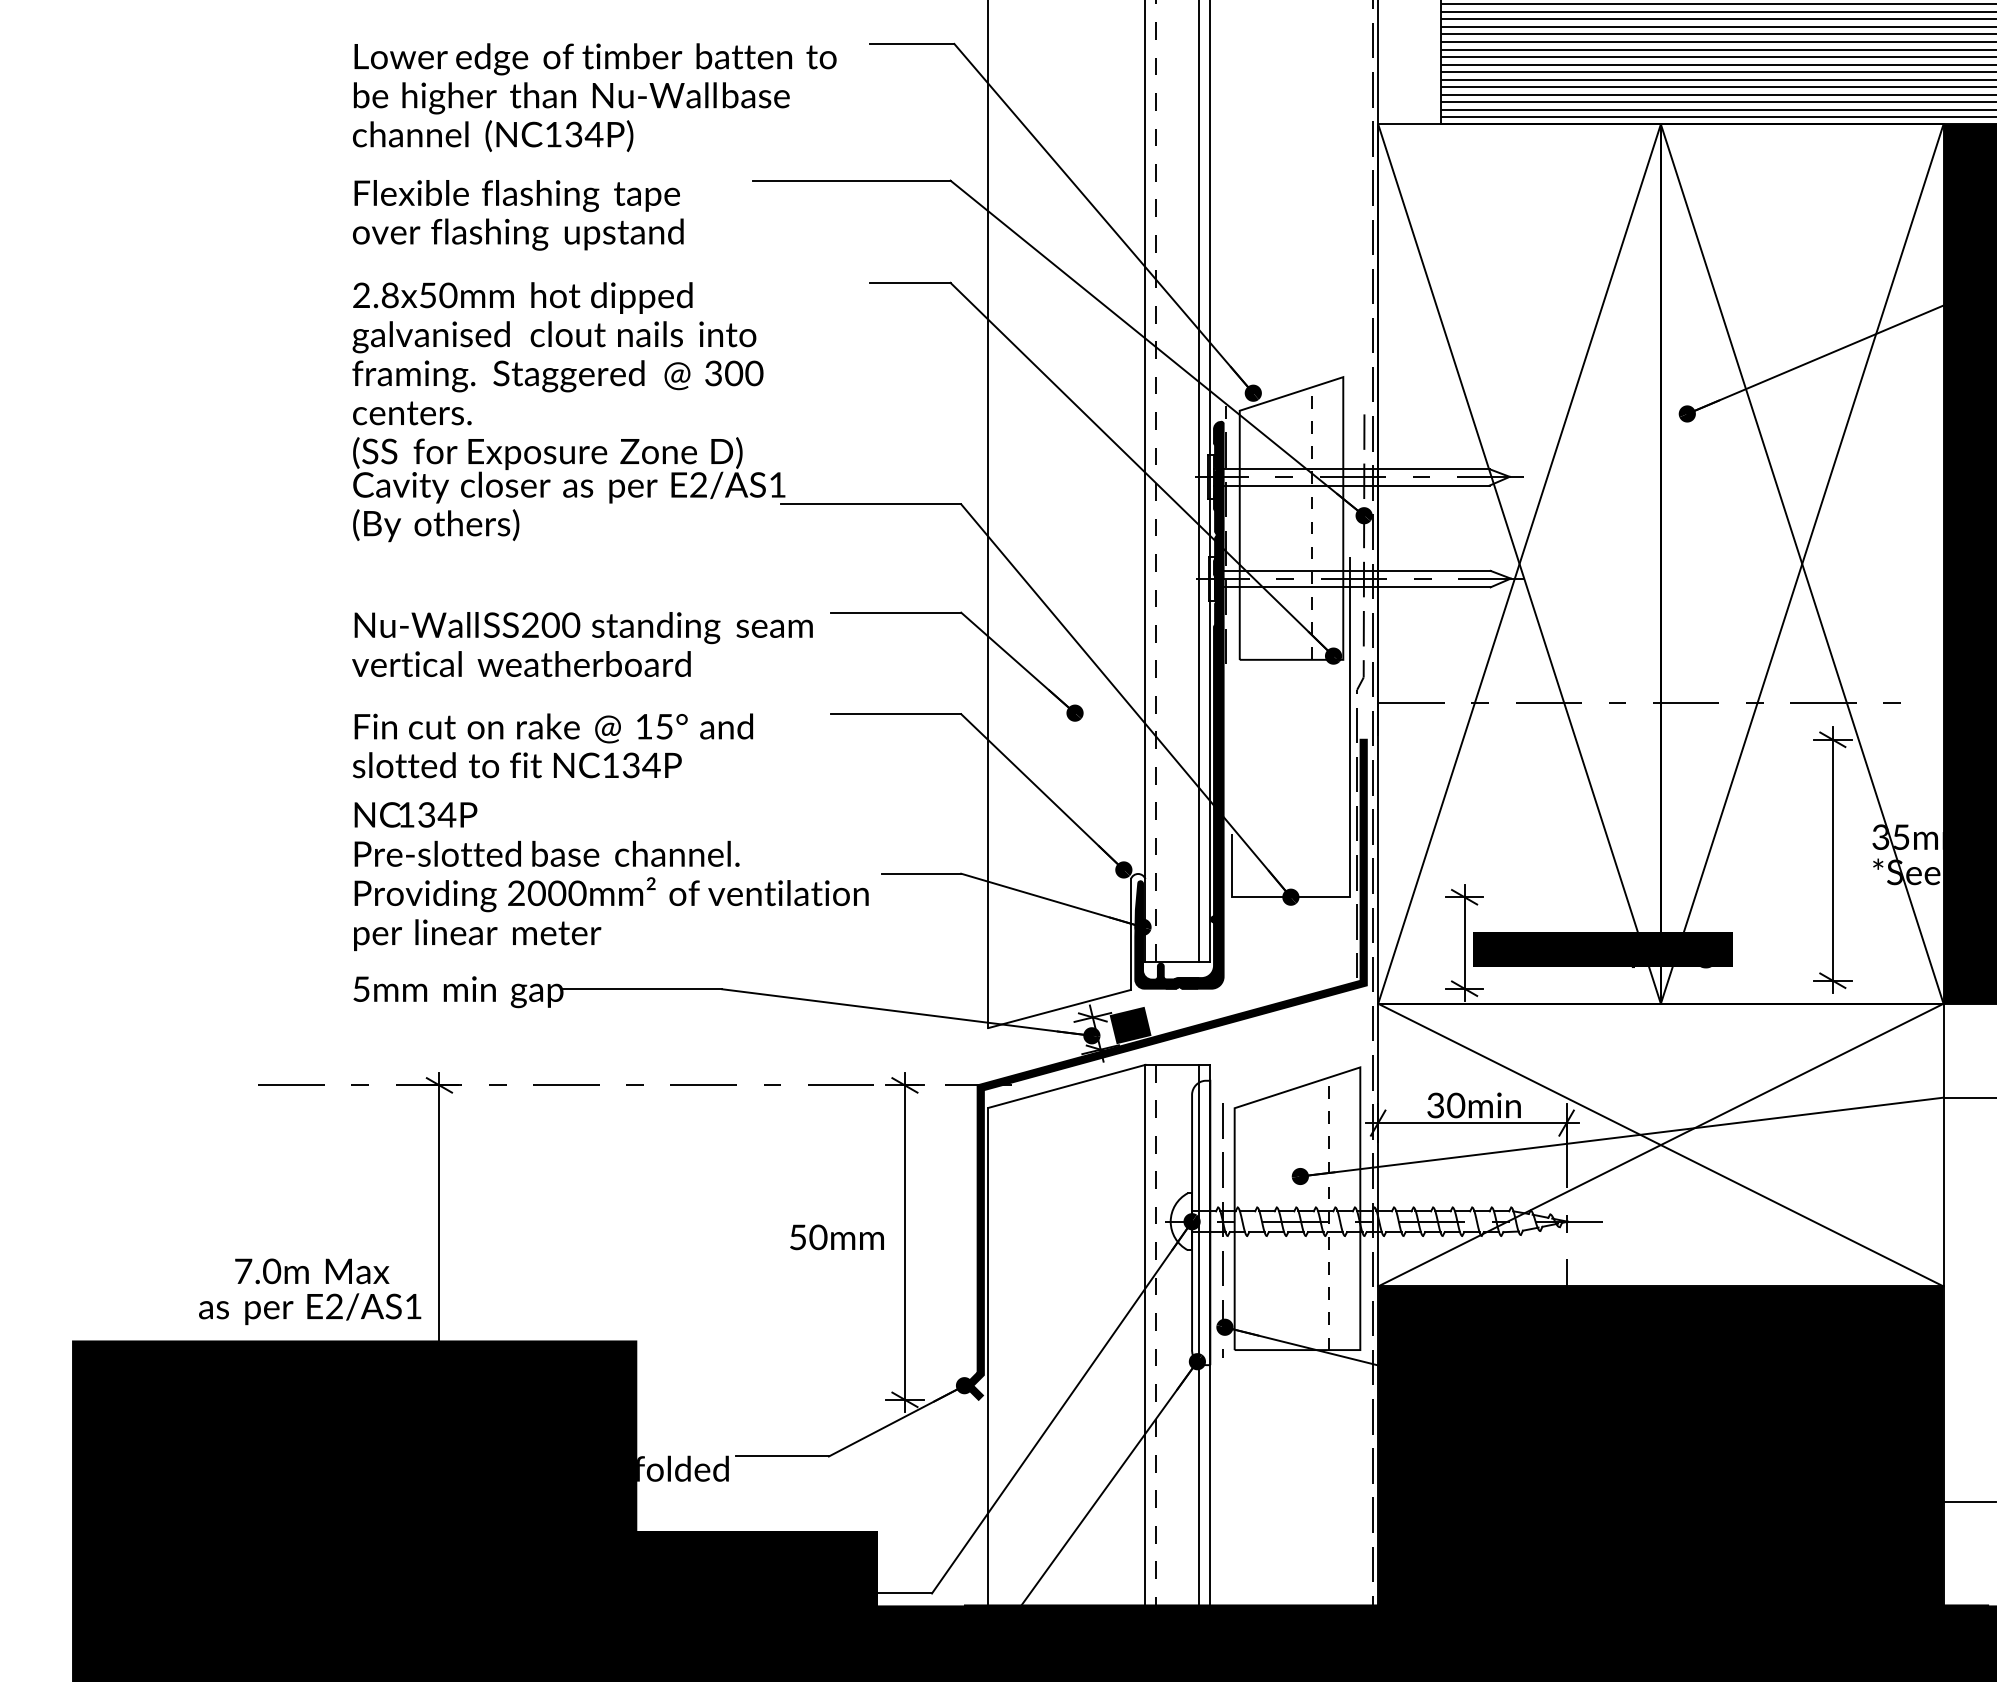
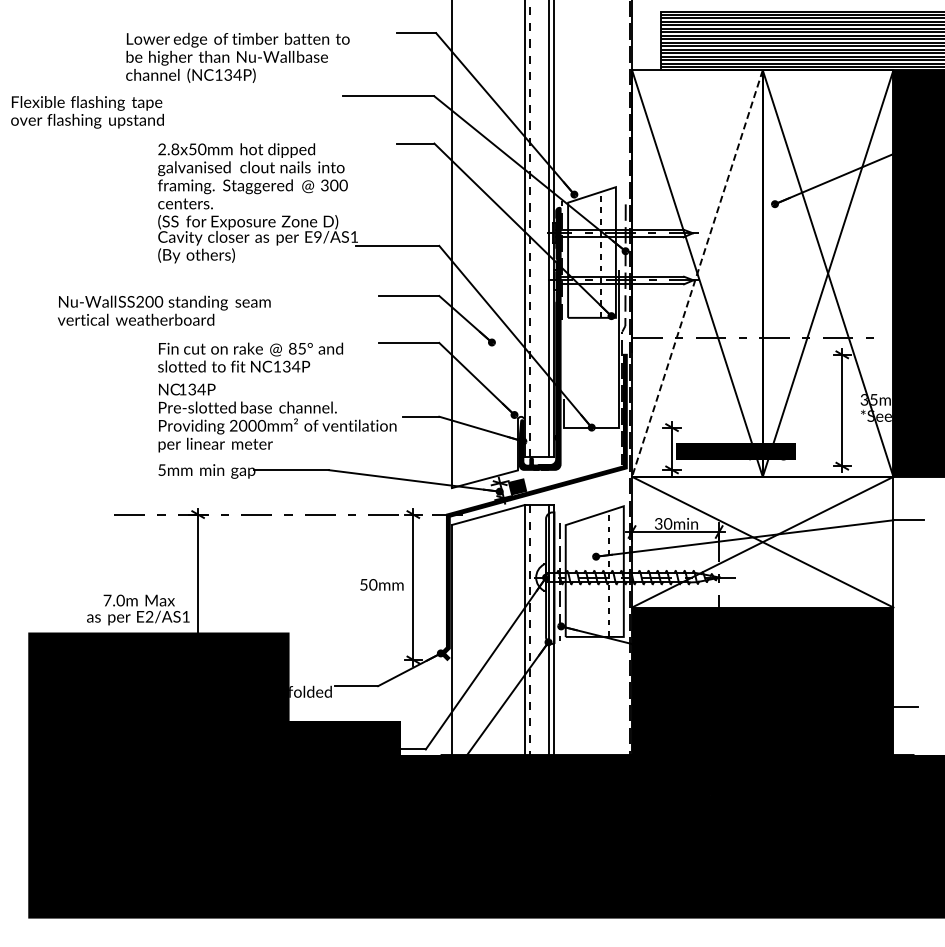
text: (593, 96) -> (237, 57), moved
text: (518, 215) -> (87, 112), moved
text: (697, 486) -> (317, 237), E2/AS1 -> E9/AS1
line: (1519, 563) -> (697, 273), solid -> dashed
text: (583, 643) -> (164, 310), moved
text: (643, 726) -> (292, 348), 15° -> 85°

